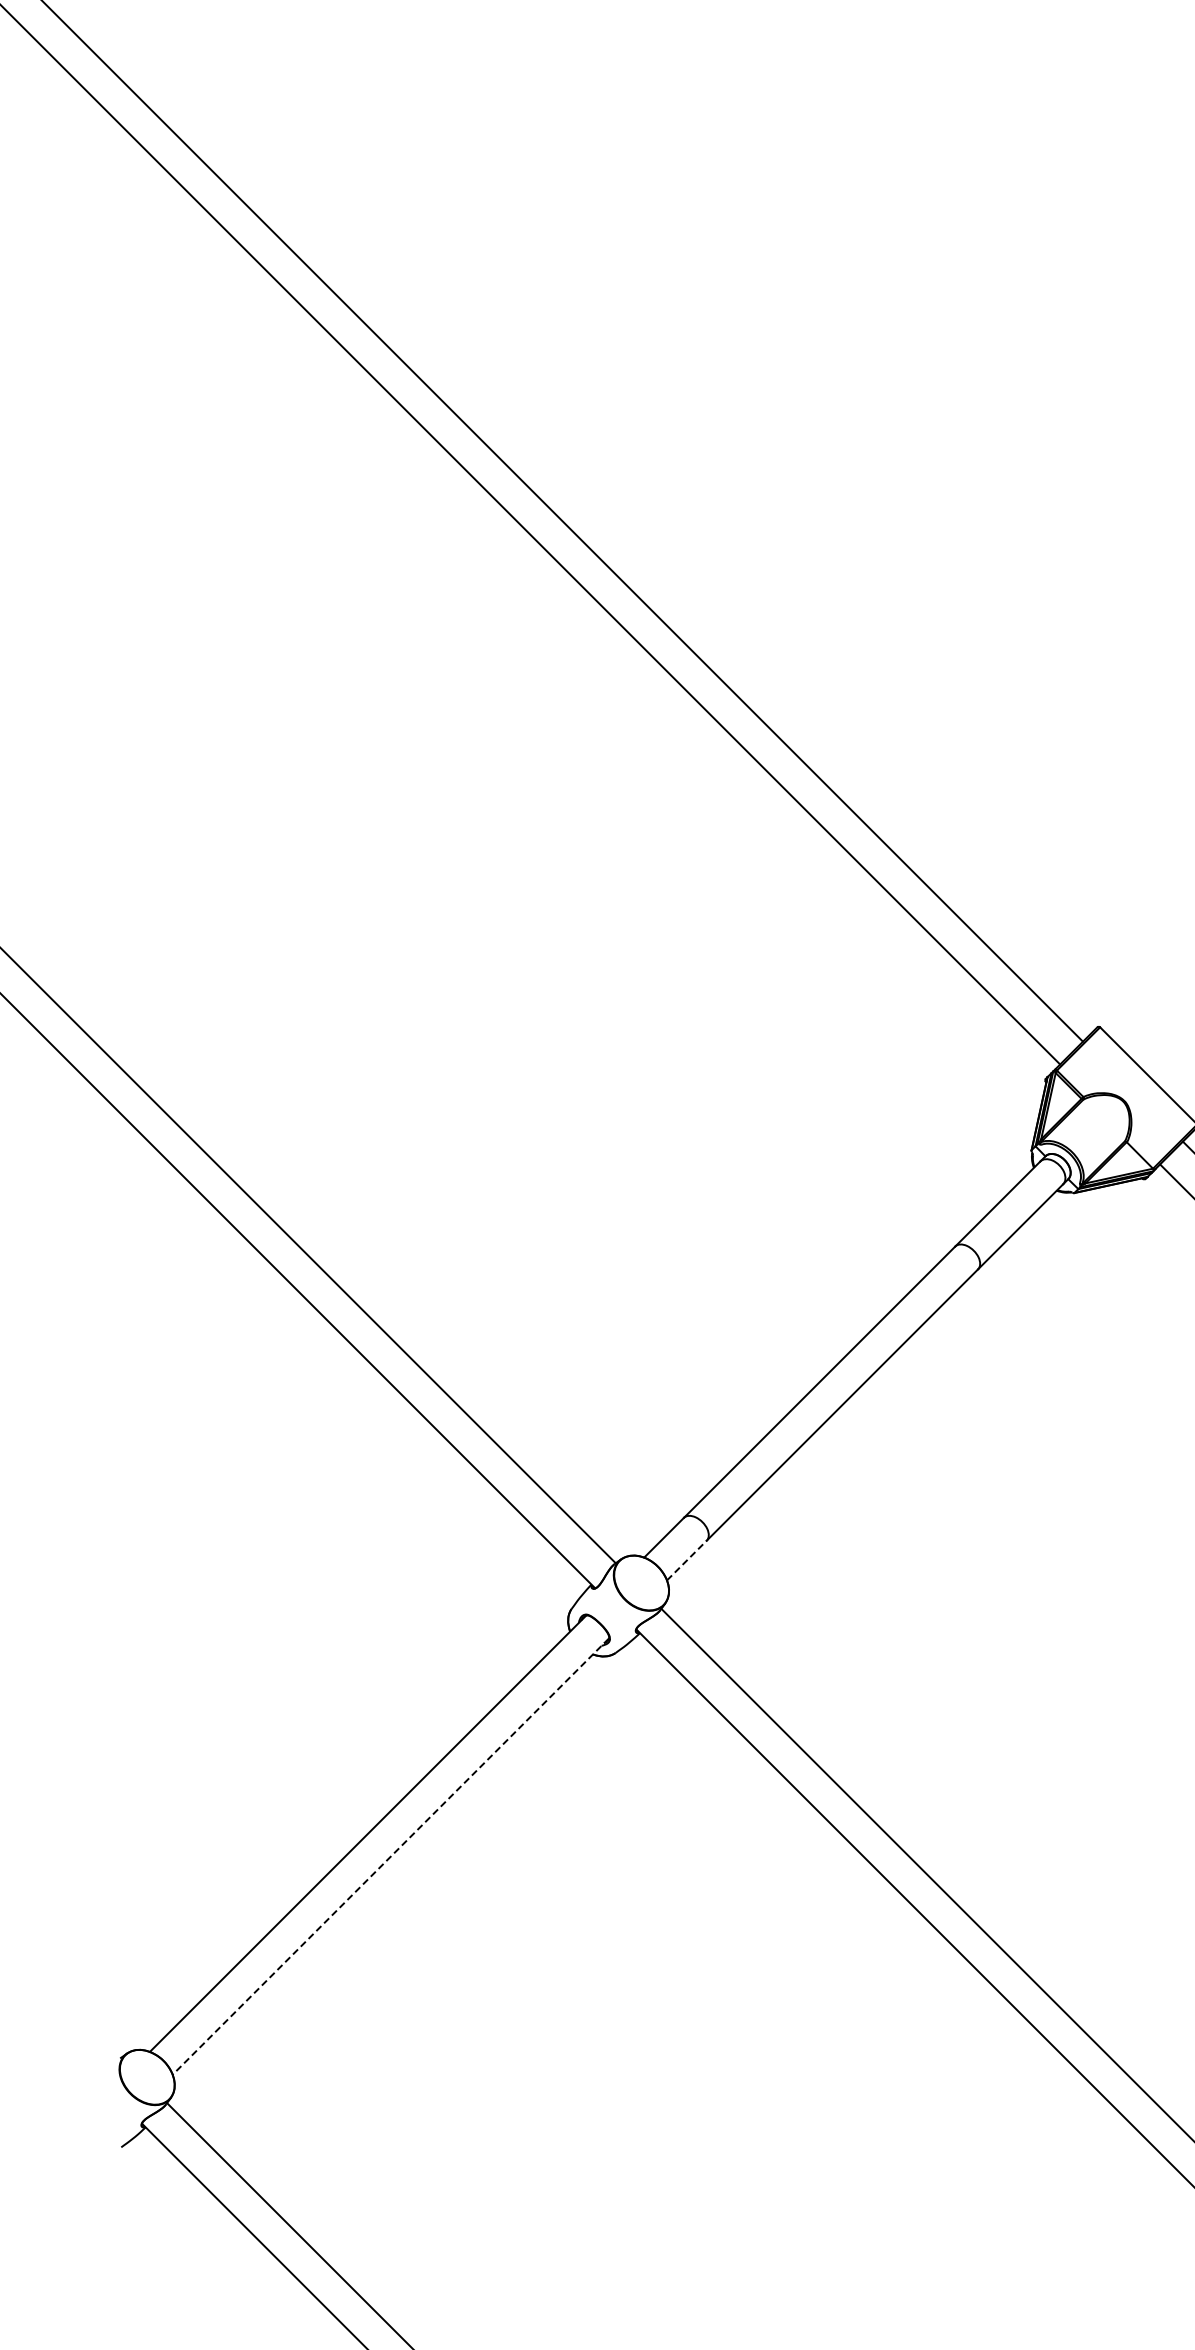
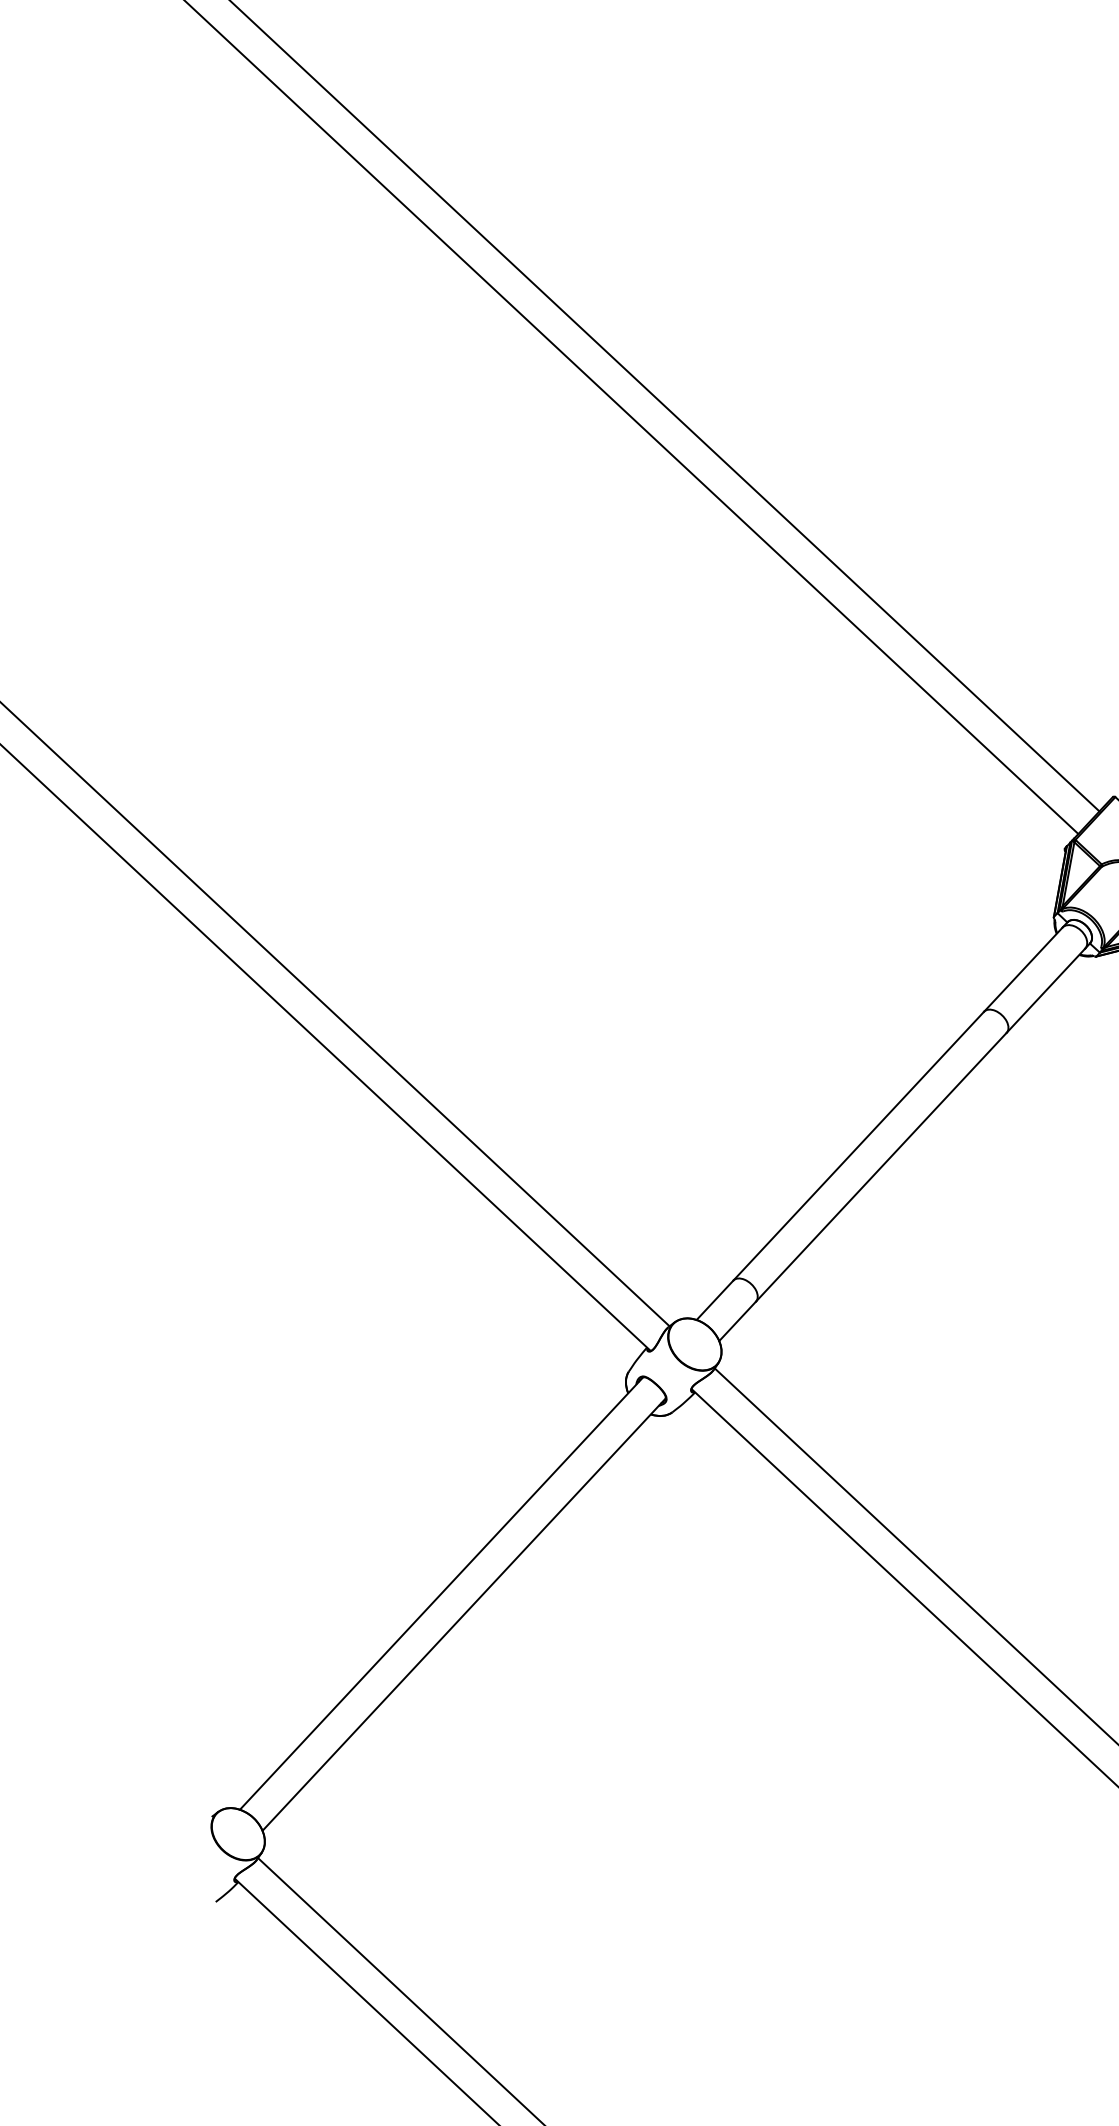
line: (687, 1560) -> (738, 1321), dashed -> solid
line: (390, 1856) -> (463, 1614), dashed -> solid

